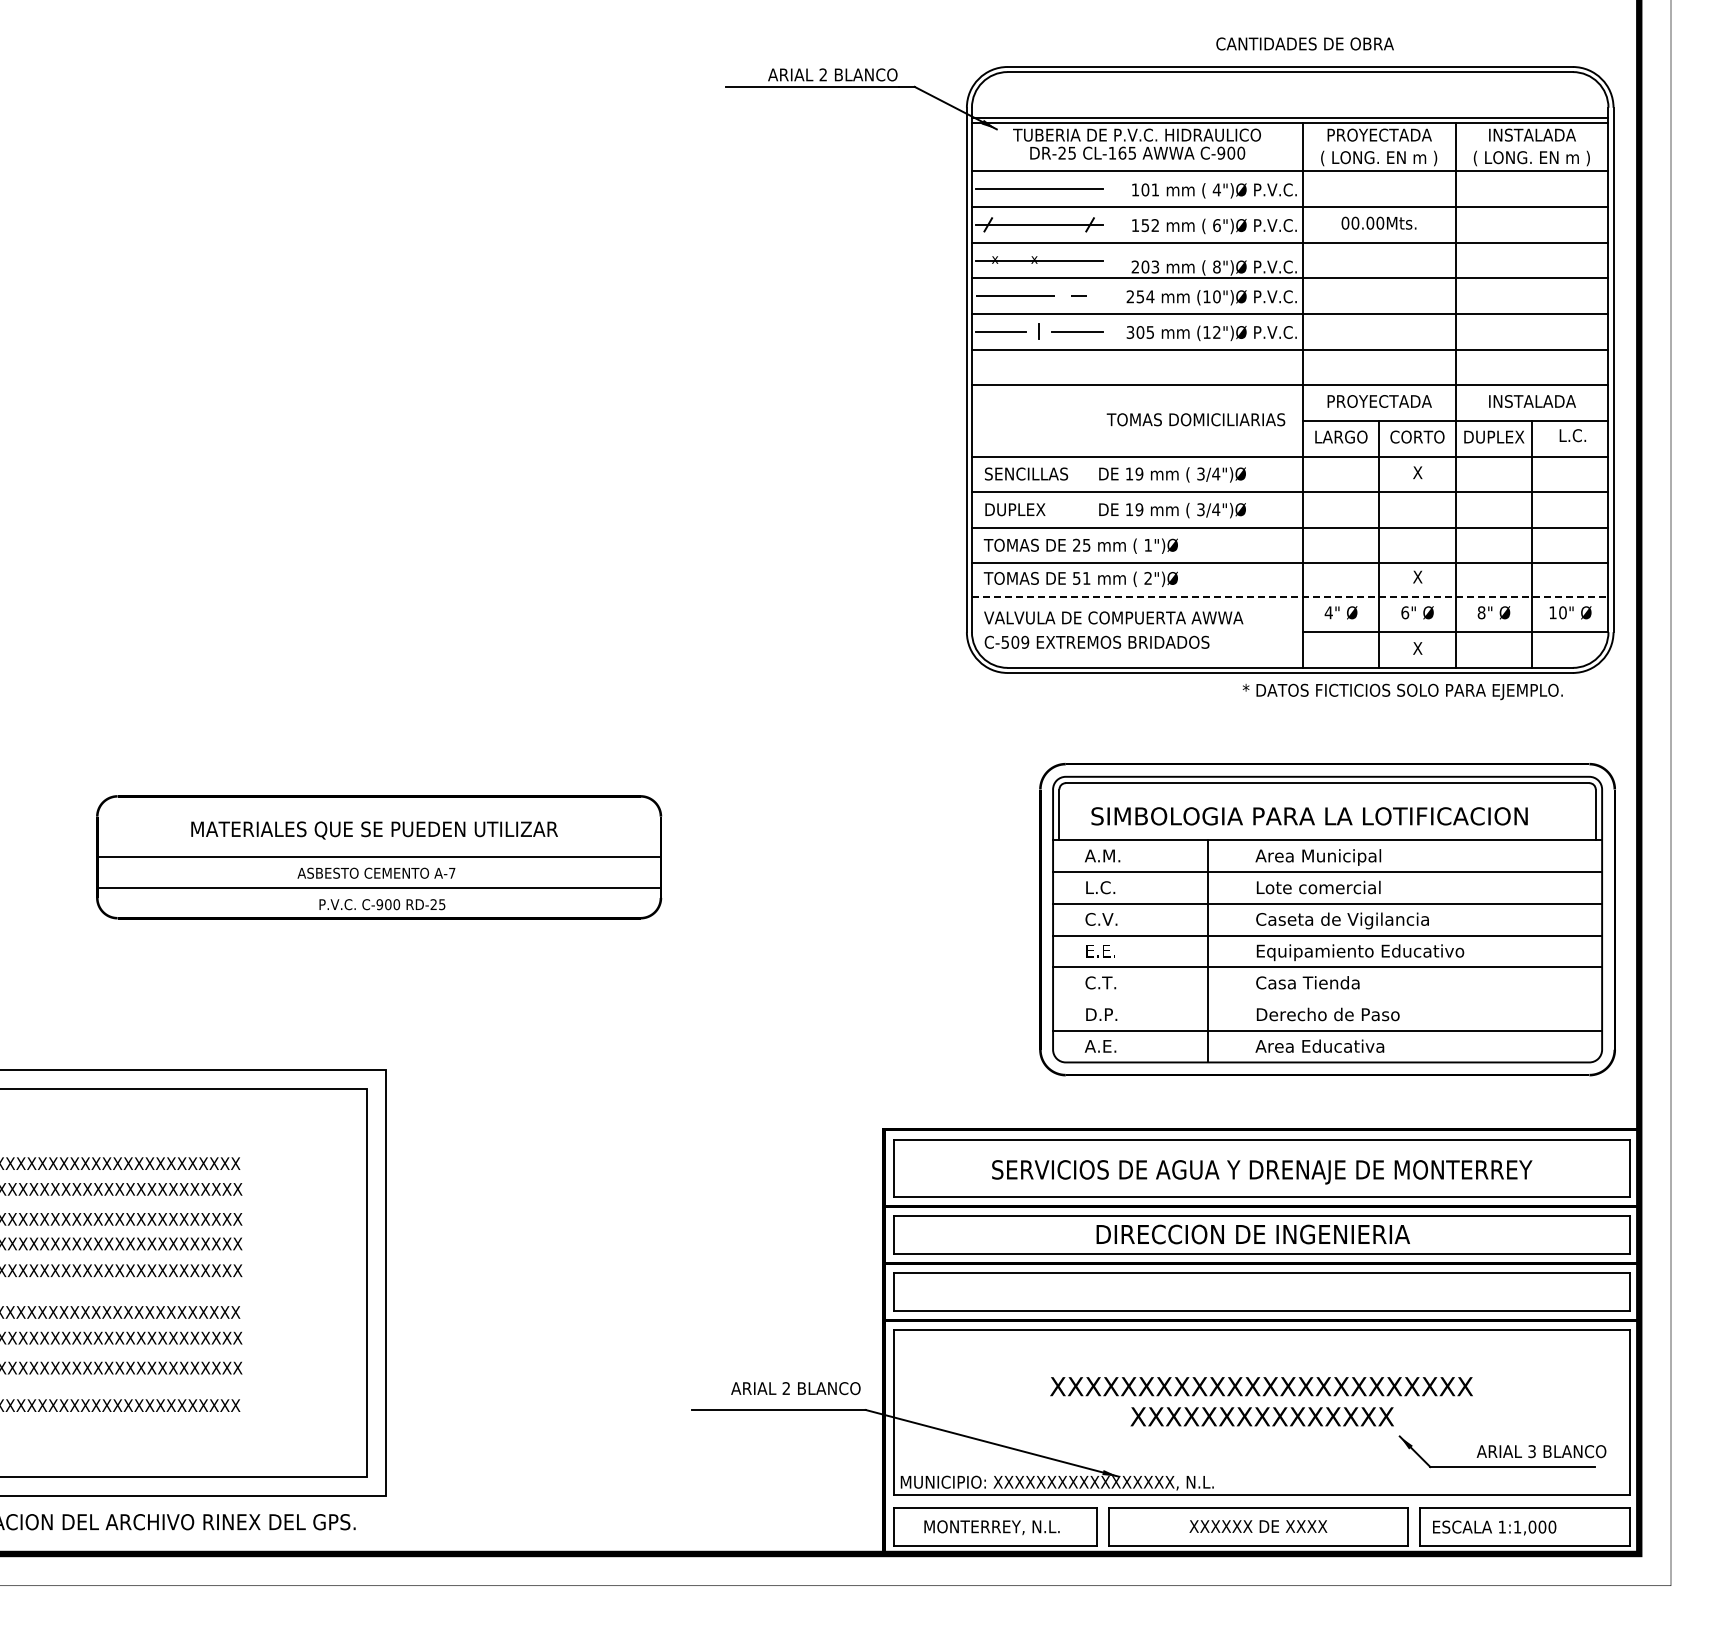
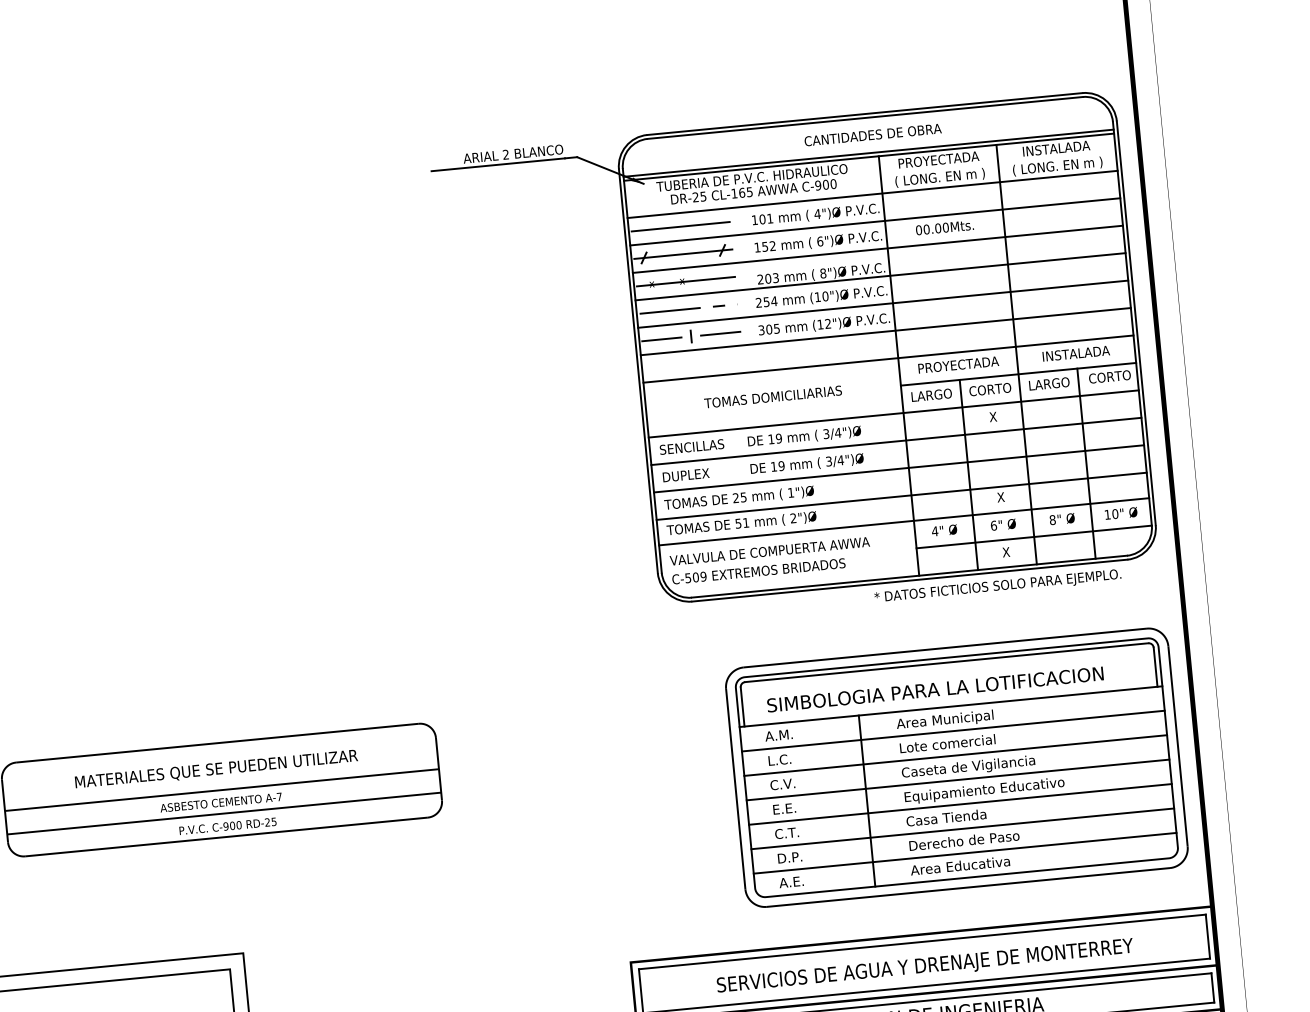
text: (1304, 43) -> (872, 134), moved
text: (1195, 419) -> (772, 396), moved
text: (1572, 435) -> (1109, 376), L.C. -> CORTO
text: (1494, 436) -> (1049, 383), DUPLEX -> LARGO
line: (1290, 596) -> (904, 521), dashed -> solid
line: (1327, 998) -> (962, 828), added

